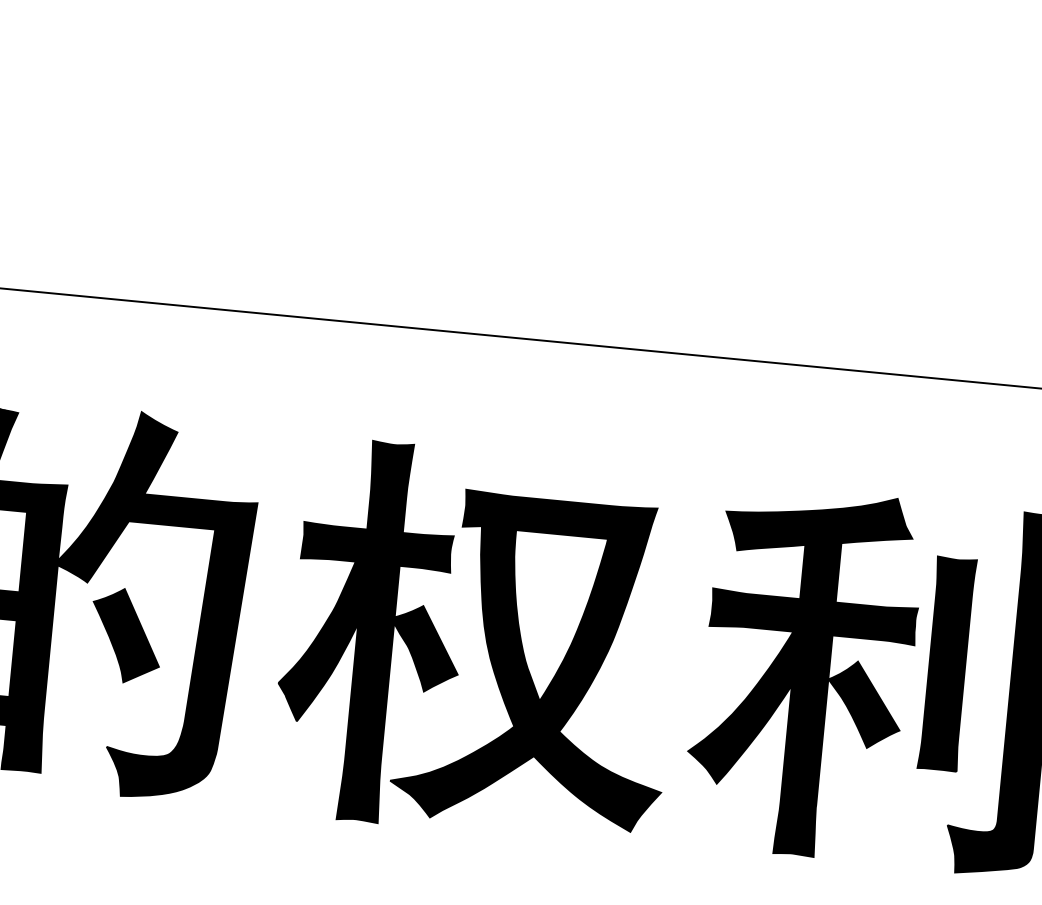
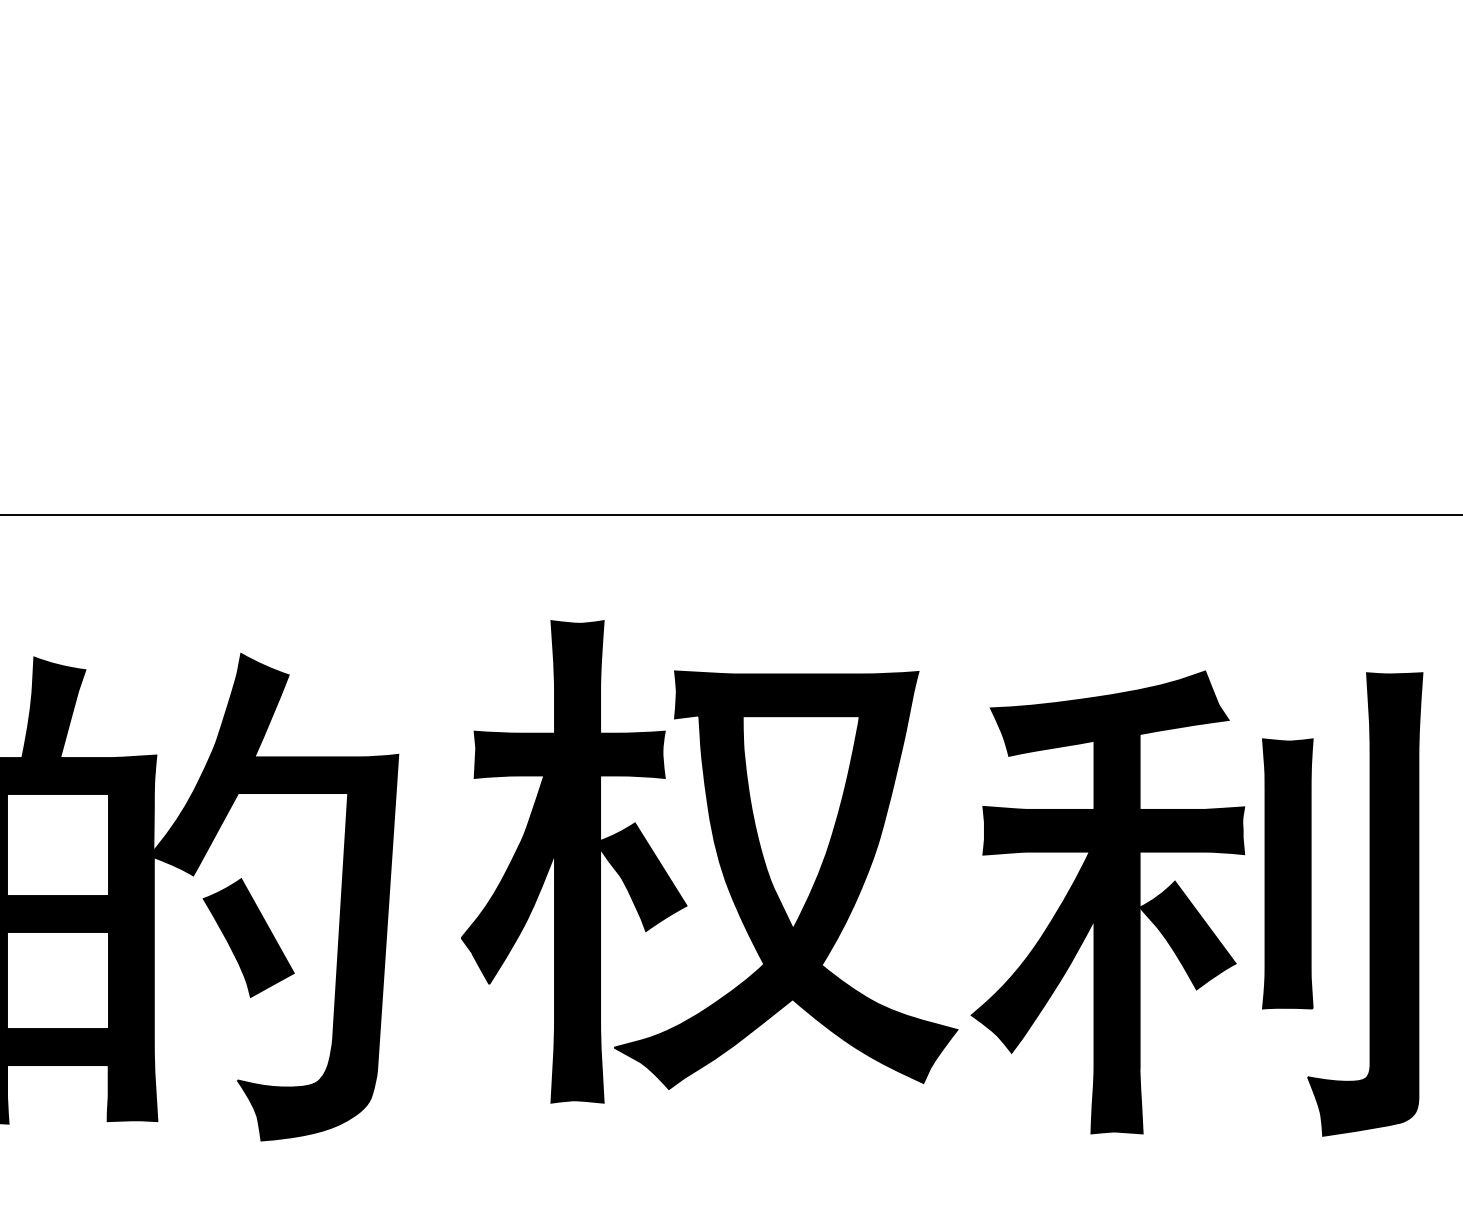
part: (485, 639) -> (717, 857), moved

